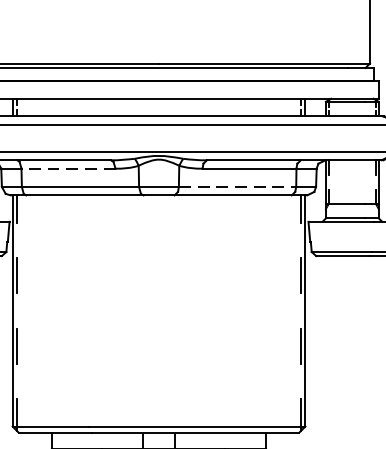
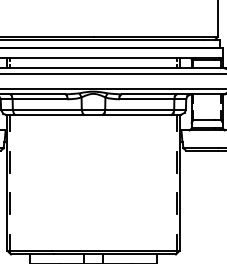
line: (68, 169) -> (40, 99), dashed -> solid
line: (238, 186) -> (140, 109), dashed -> solid

